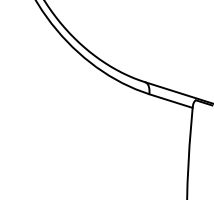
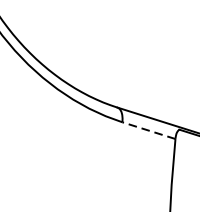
line: (171, 101) -> (149, 131), solid -> dashed

